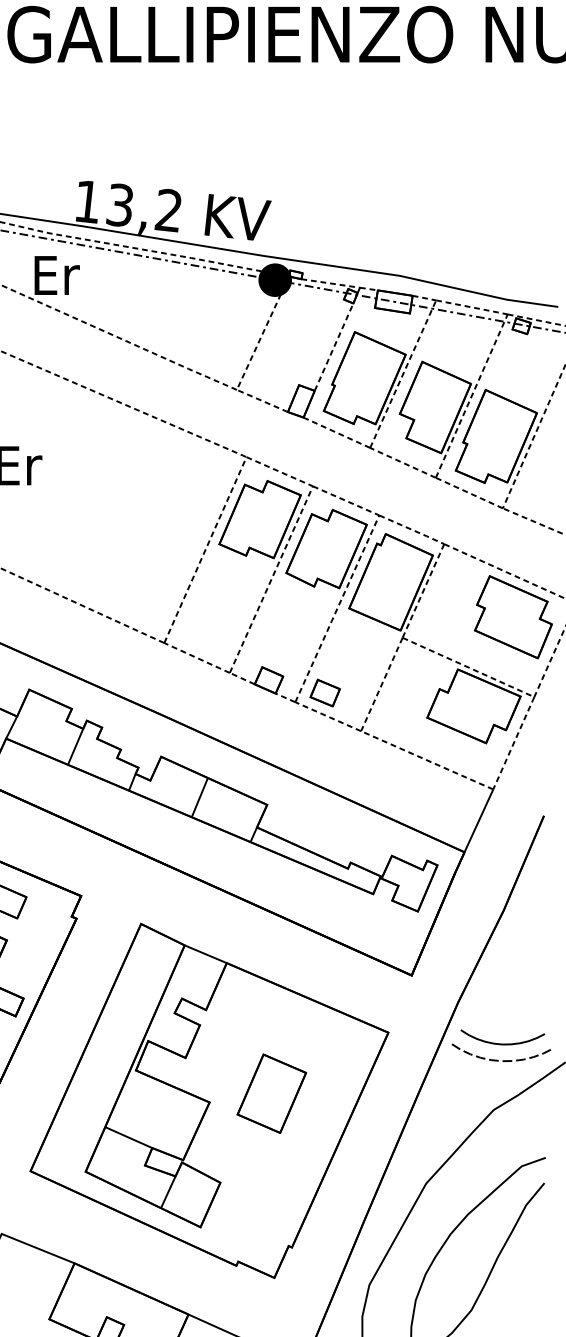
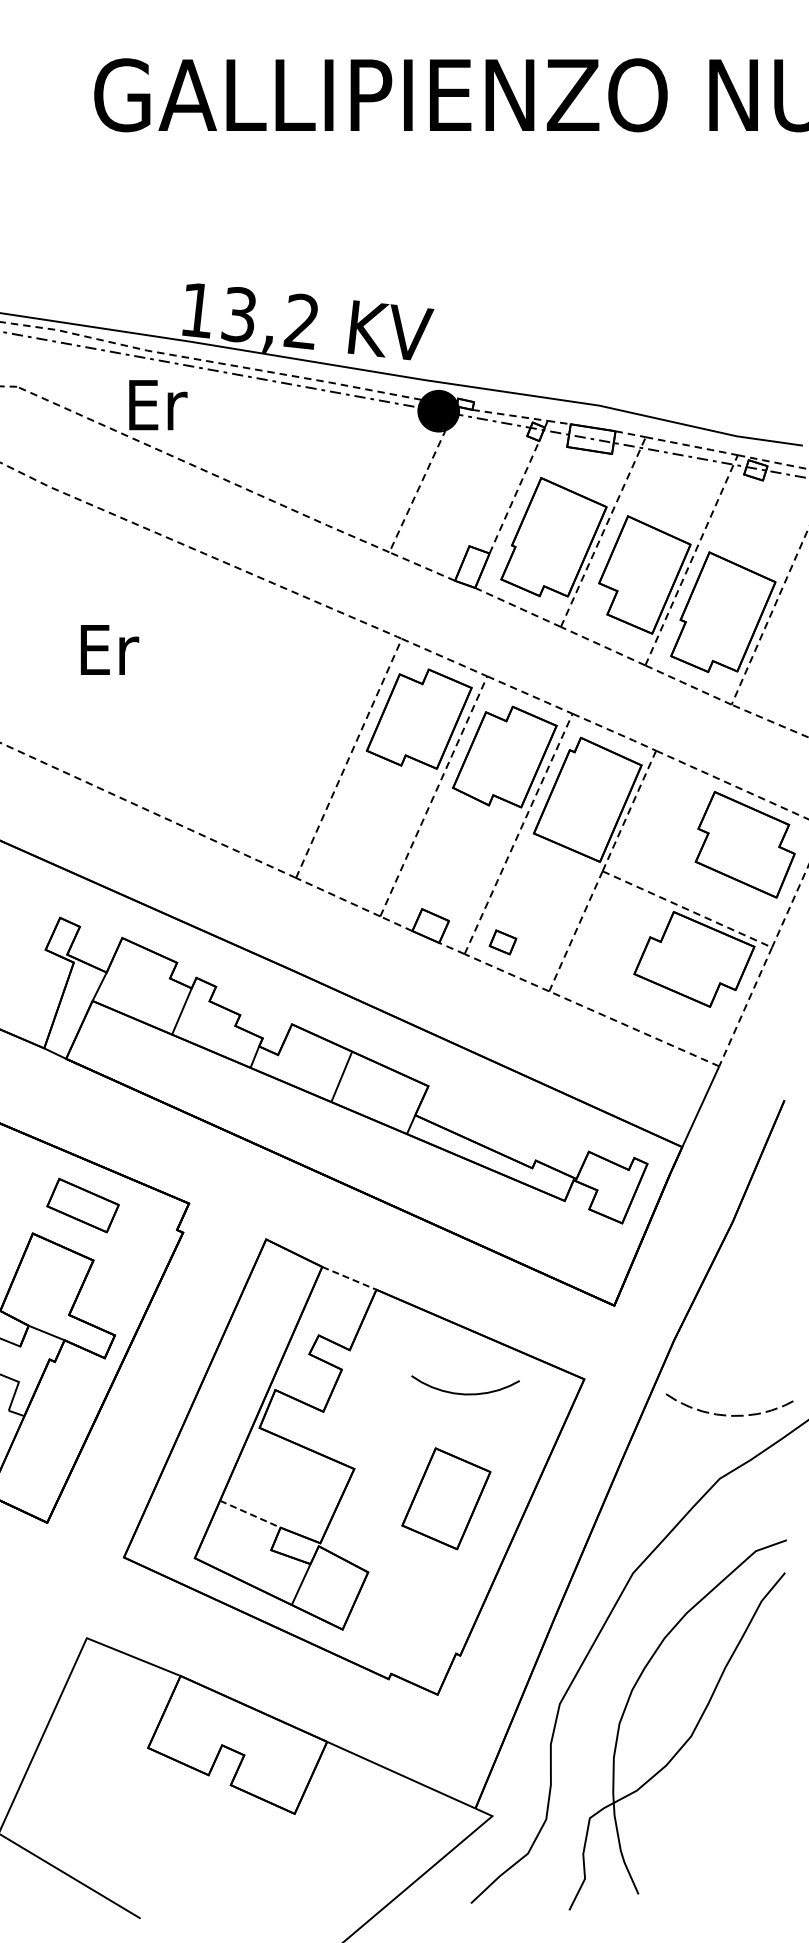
part: (324, 693) -> (502, 942), size x0.7
line: (205, 954) -> (349, 1278), solid -> dashed
curve: (502, 1043) -> (465, 1393), moved
part: (271, 1093) -> (446, 1498), moved
line: (128, 1137) -> (250, 1514), solid -> dashed

